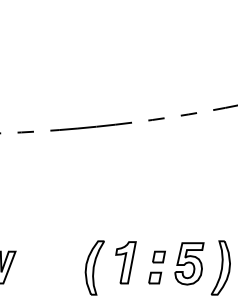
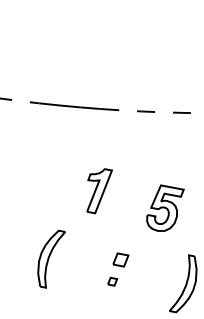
part: (125, 262) -> (96, 190), moved
part: (189, 263) -> (164, 208), moved
part: (155, 277) -> (112, 281), size x0.6

